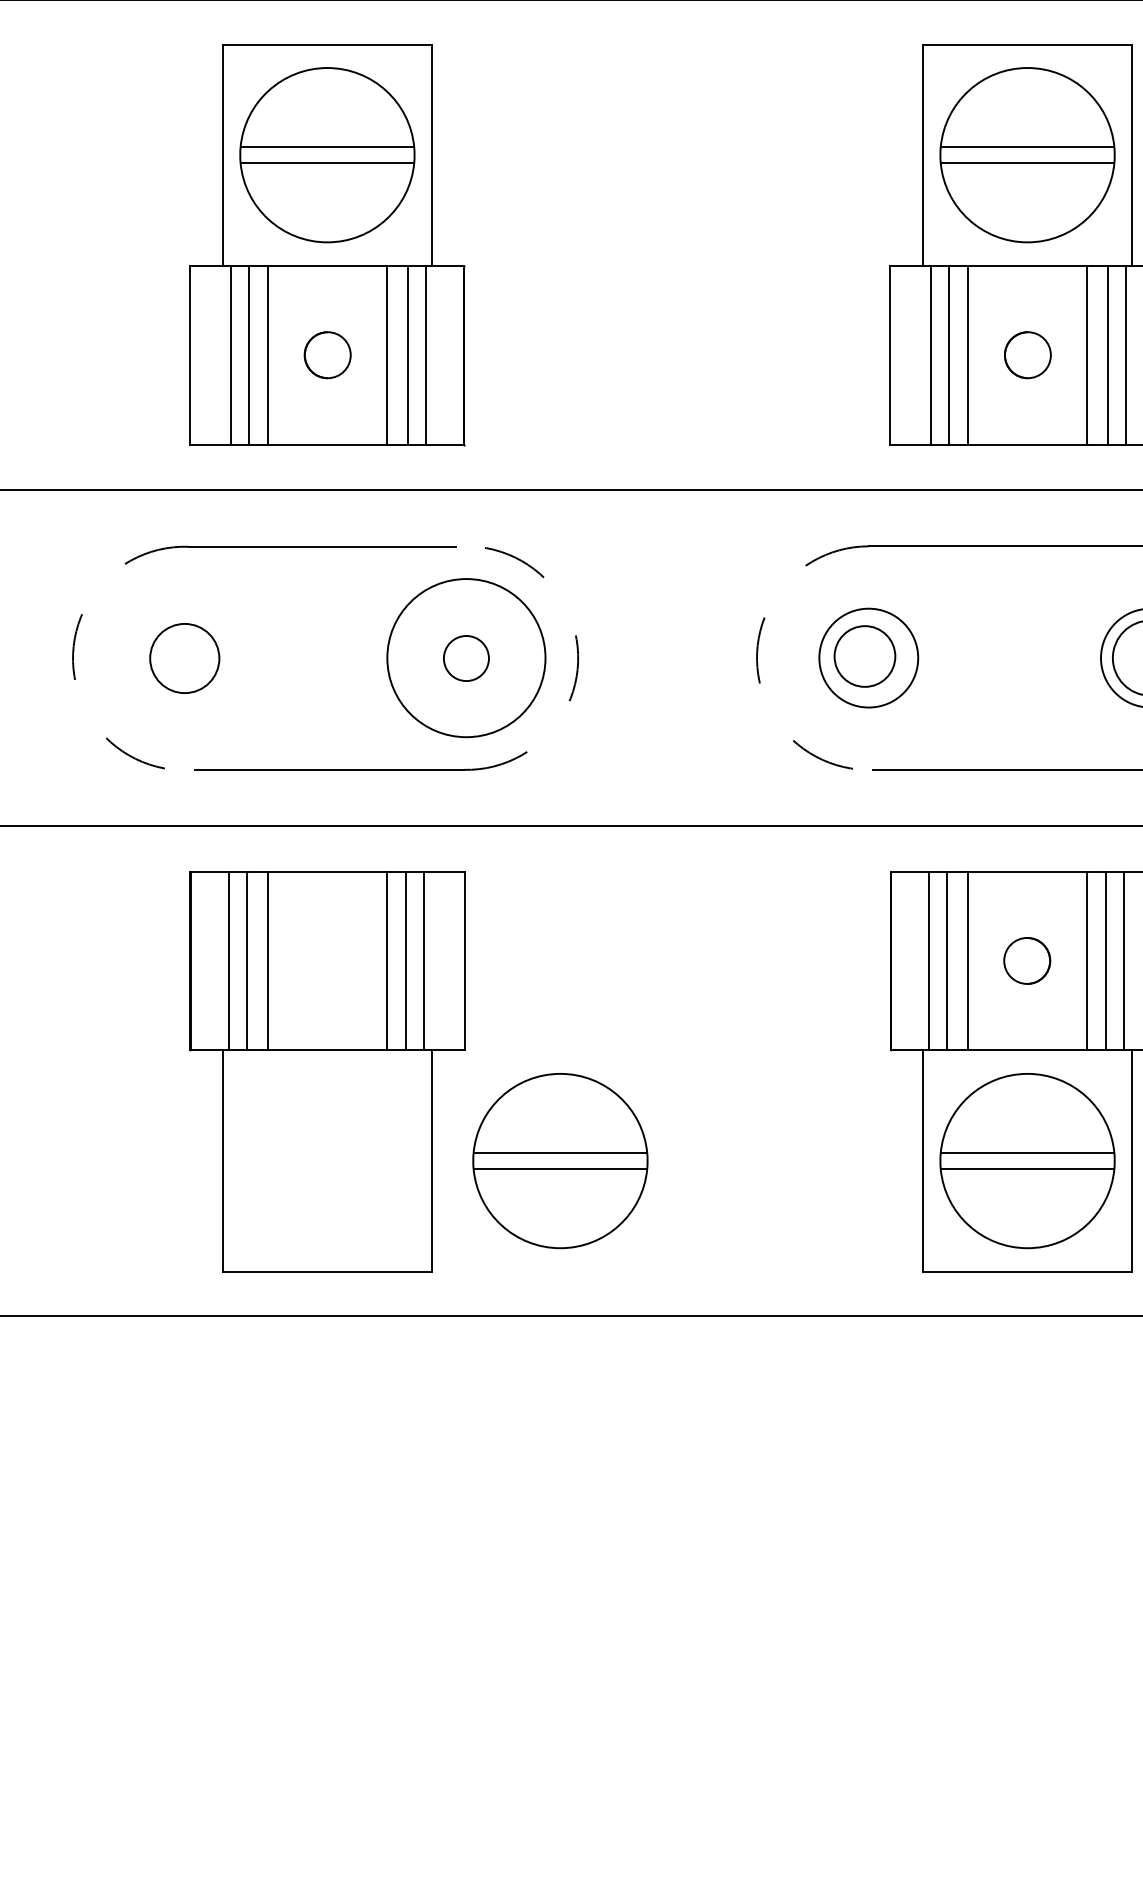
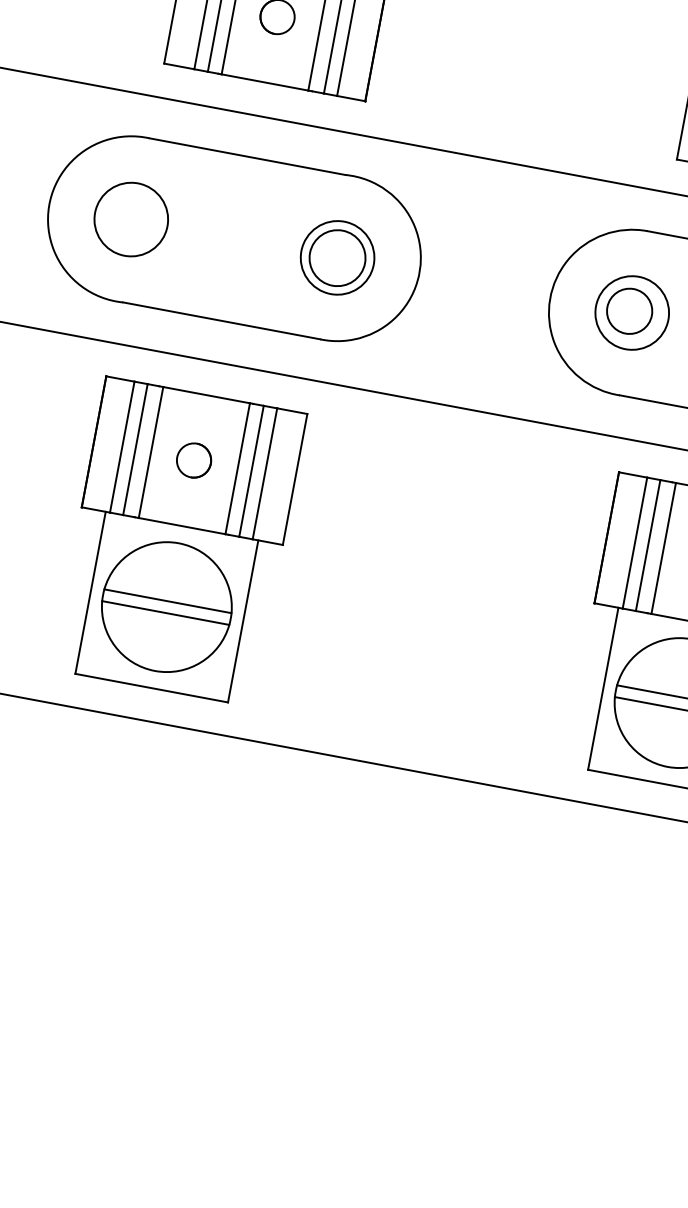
arc: (578, 654) -> (420, 270), dashed -> solid
circle: (466, 657) -> (337, 257), size x0.62
circle: (184, 658) -> (131, 219), size x1.43
circle: (465, 658) -> (336, 258), size x1.67
arc: (757, 660) -> (550, 299), dashed -> solid
arc: (73, 661) -> (49, 206), dashed -> solid
part: (326, 960) -> (193, 460), added
part: (560, 1161) -> (166, 607), moved

